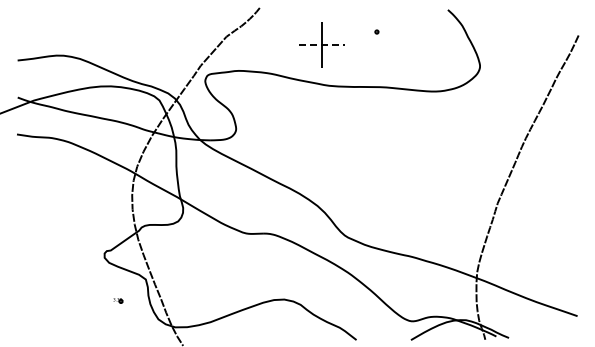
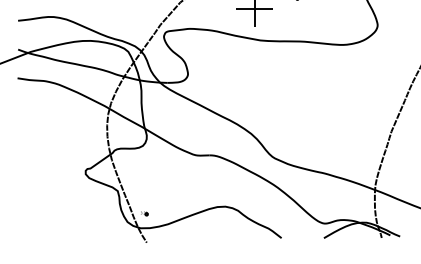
line: (321, 45) -> (254, 9), dashed -> solid
part: (118, 300) -> (144, 213), moved

